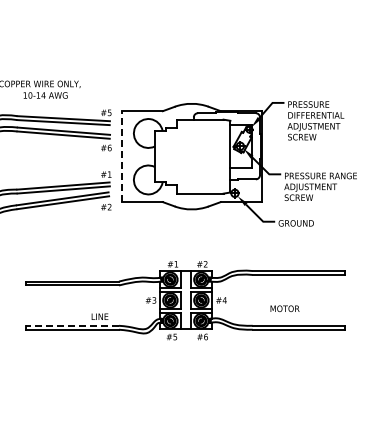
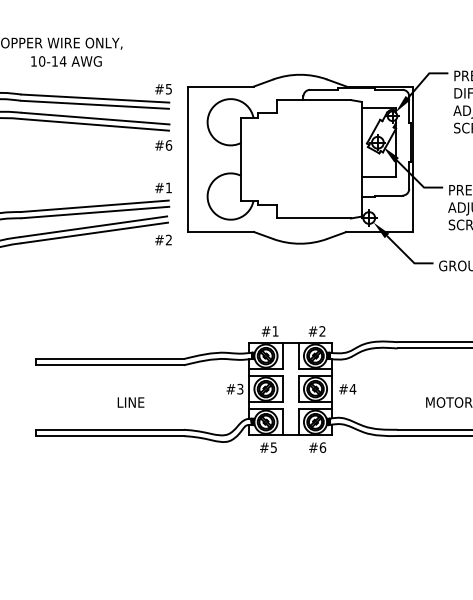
line: (121, 156) -> (187, 159), dashed -> solid
text: (99, 316) -> (130, 402), moved
line: (72, 325) -> (109, 429), dashed -> solid

